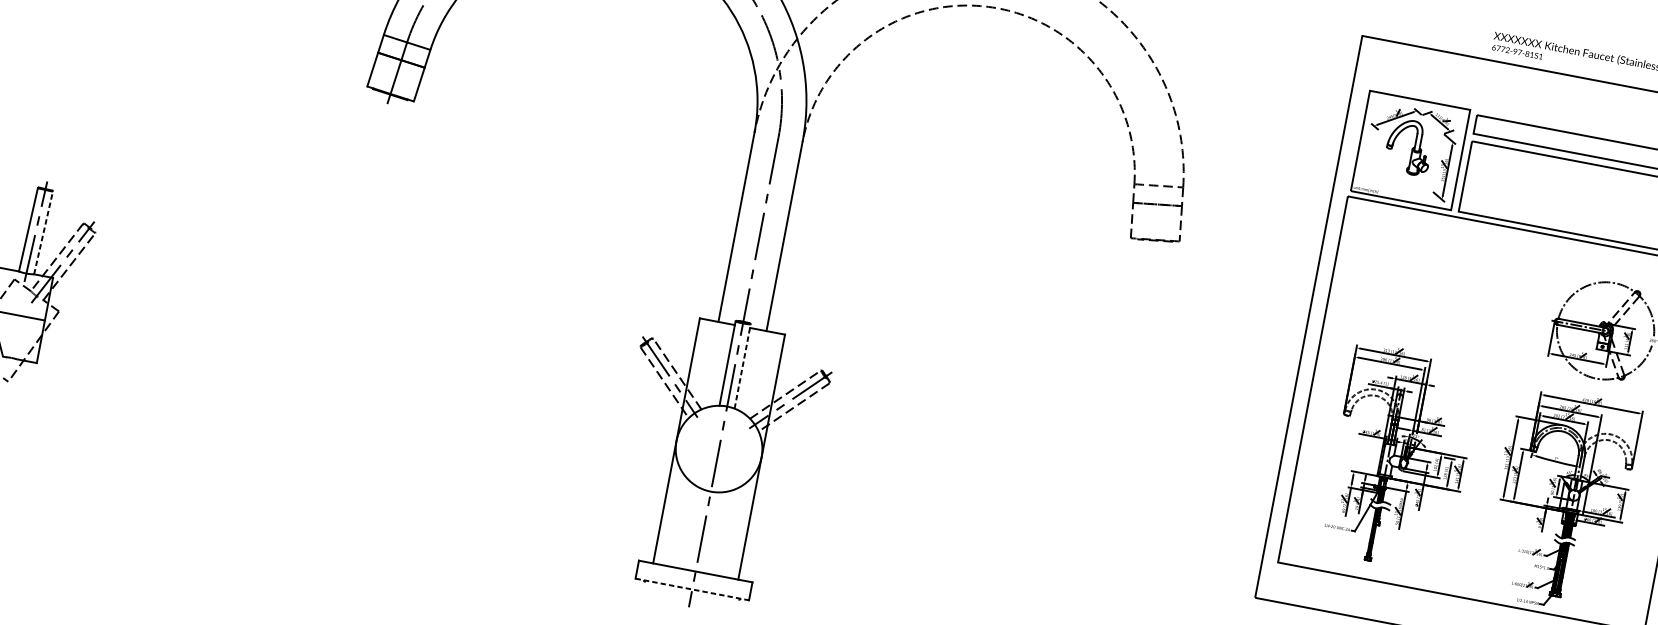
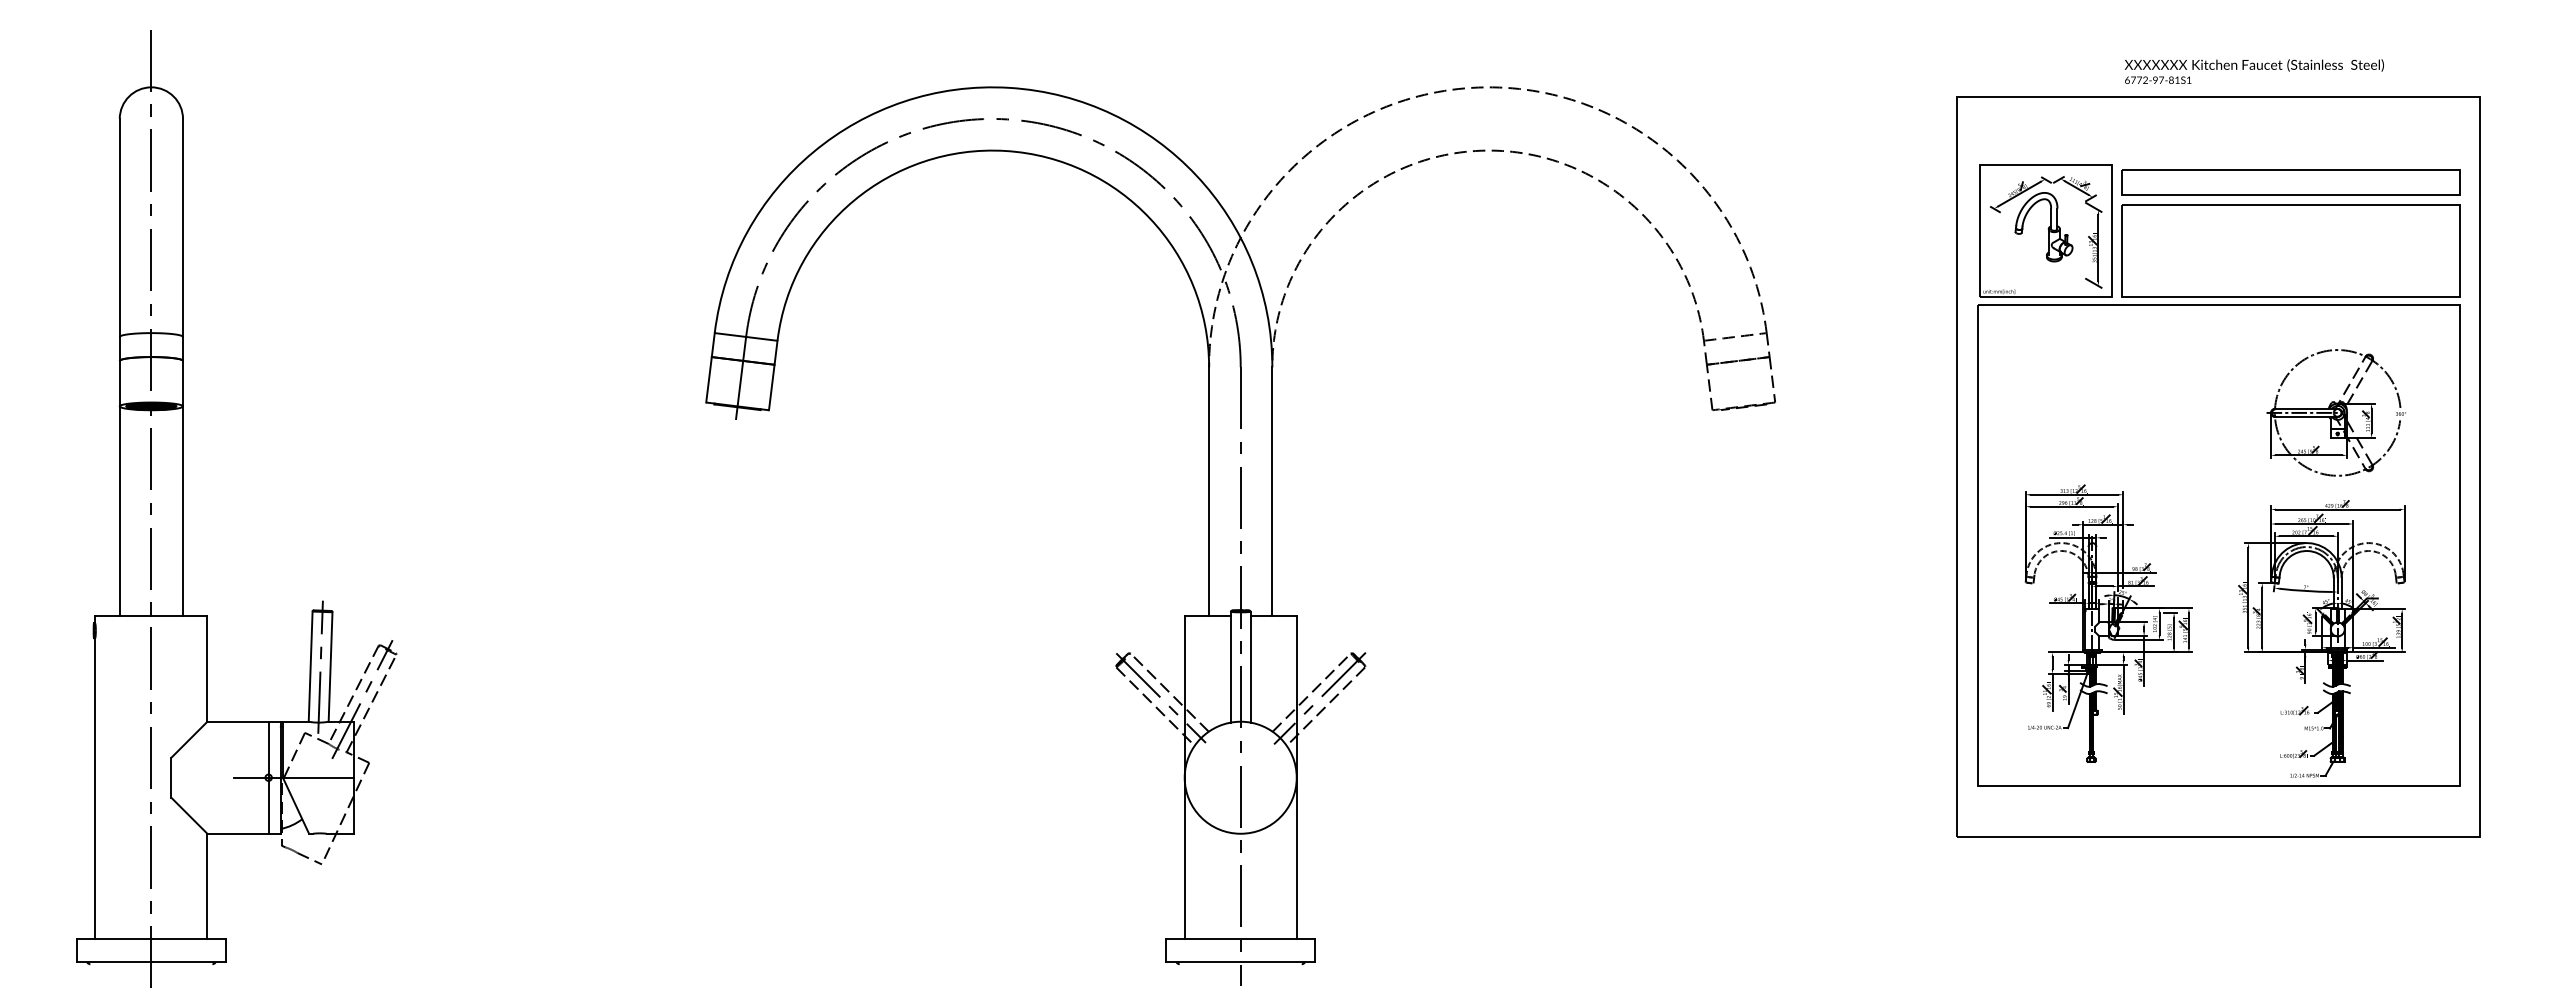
line: (43, 233) -> (330, 667), dashed -> solid
line: (742, 365) -> (1250, 666), dashed -> solid
line: (692, 589) -> (1240, 962), dashed -> solid

